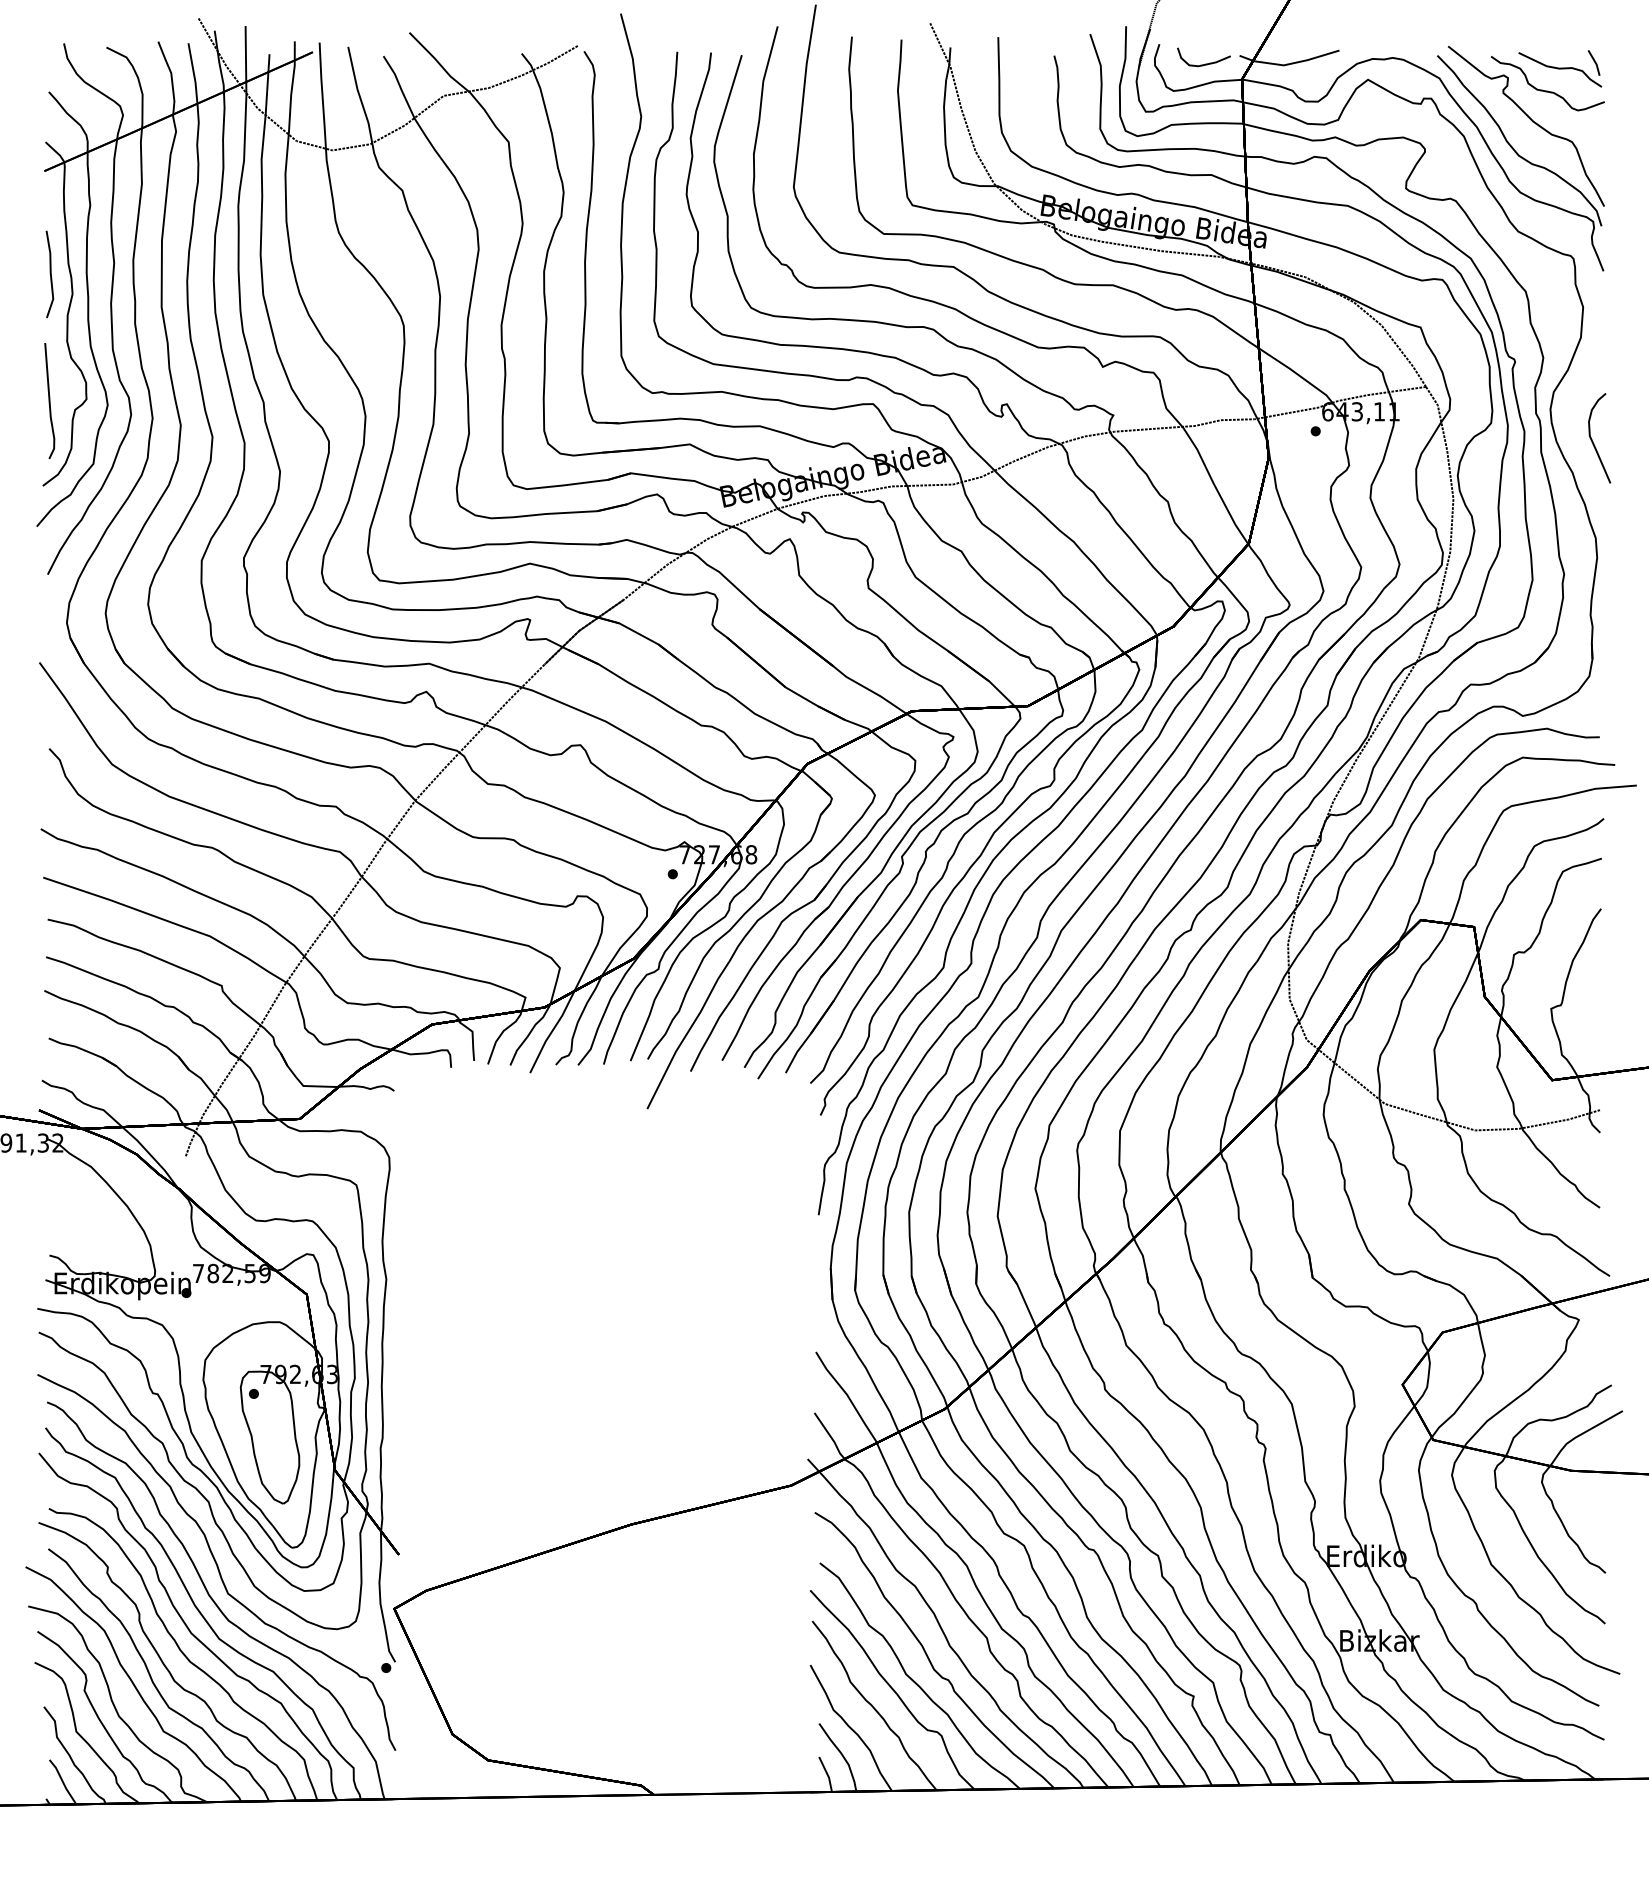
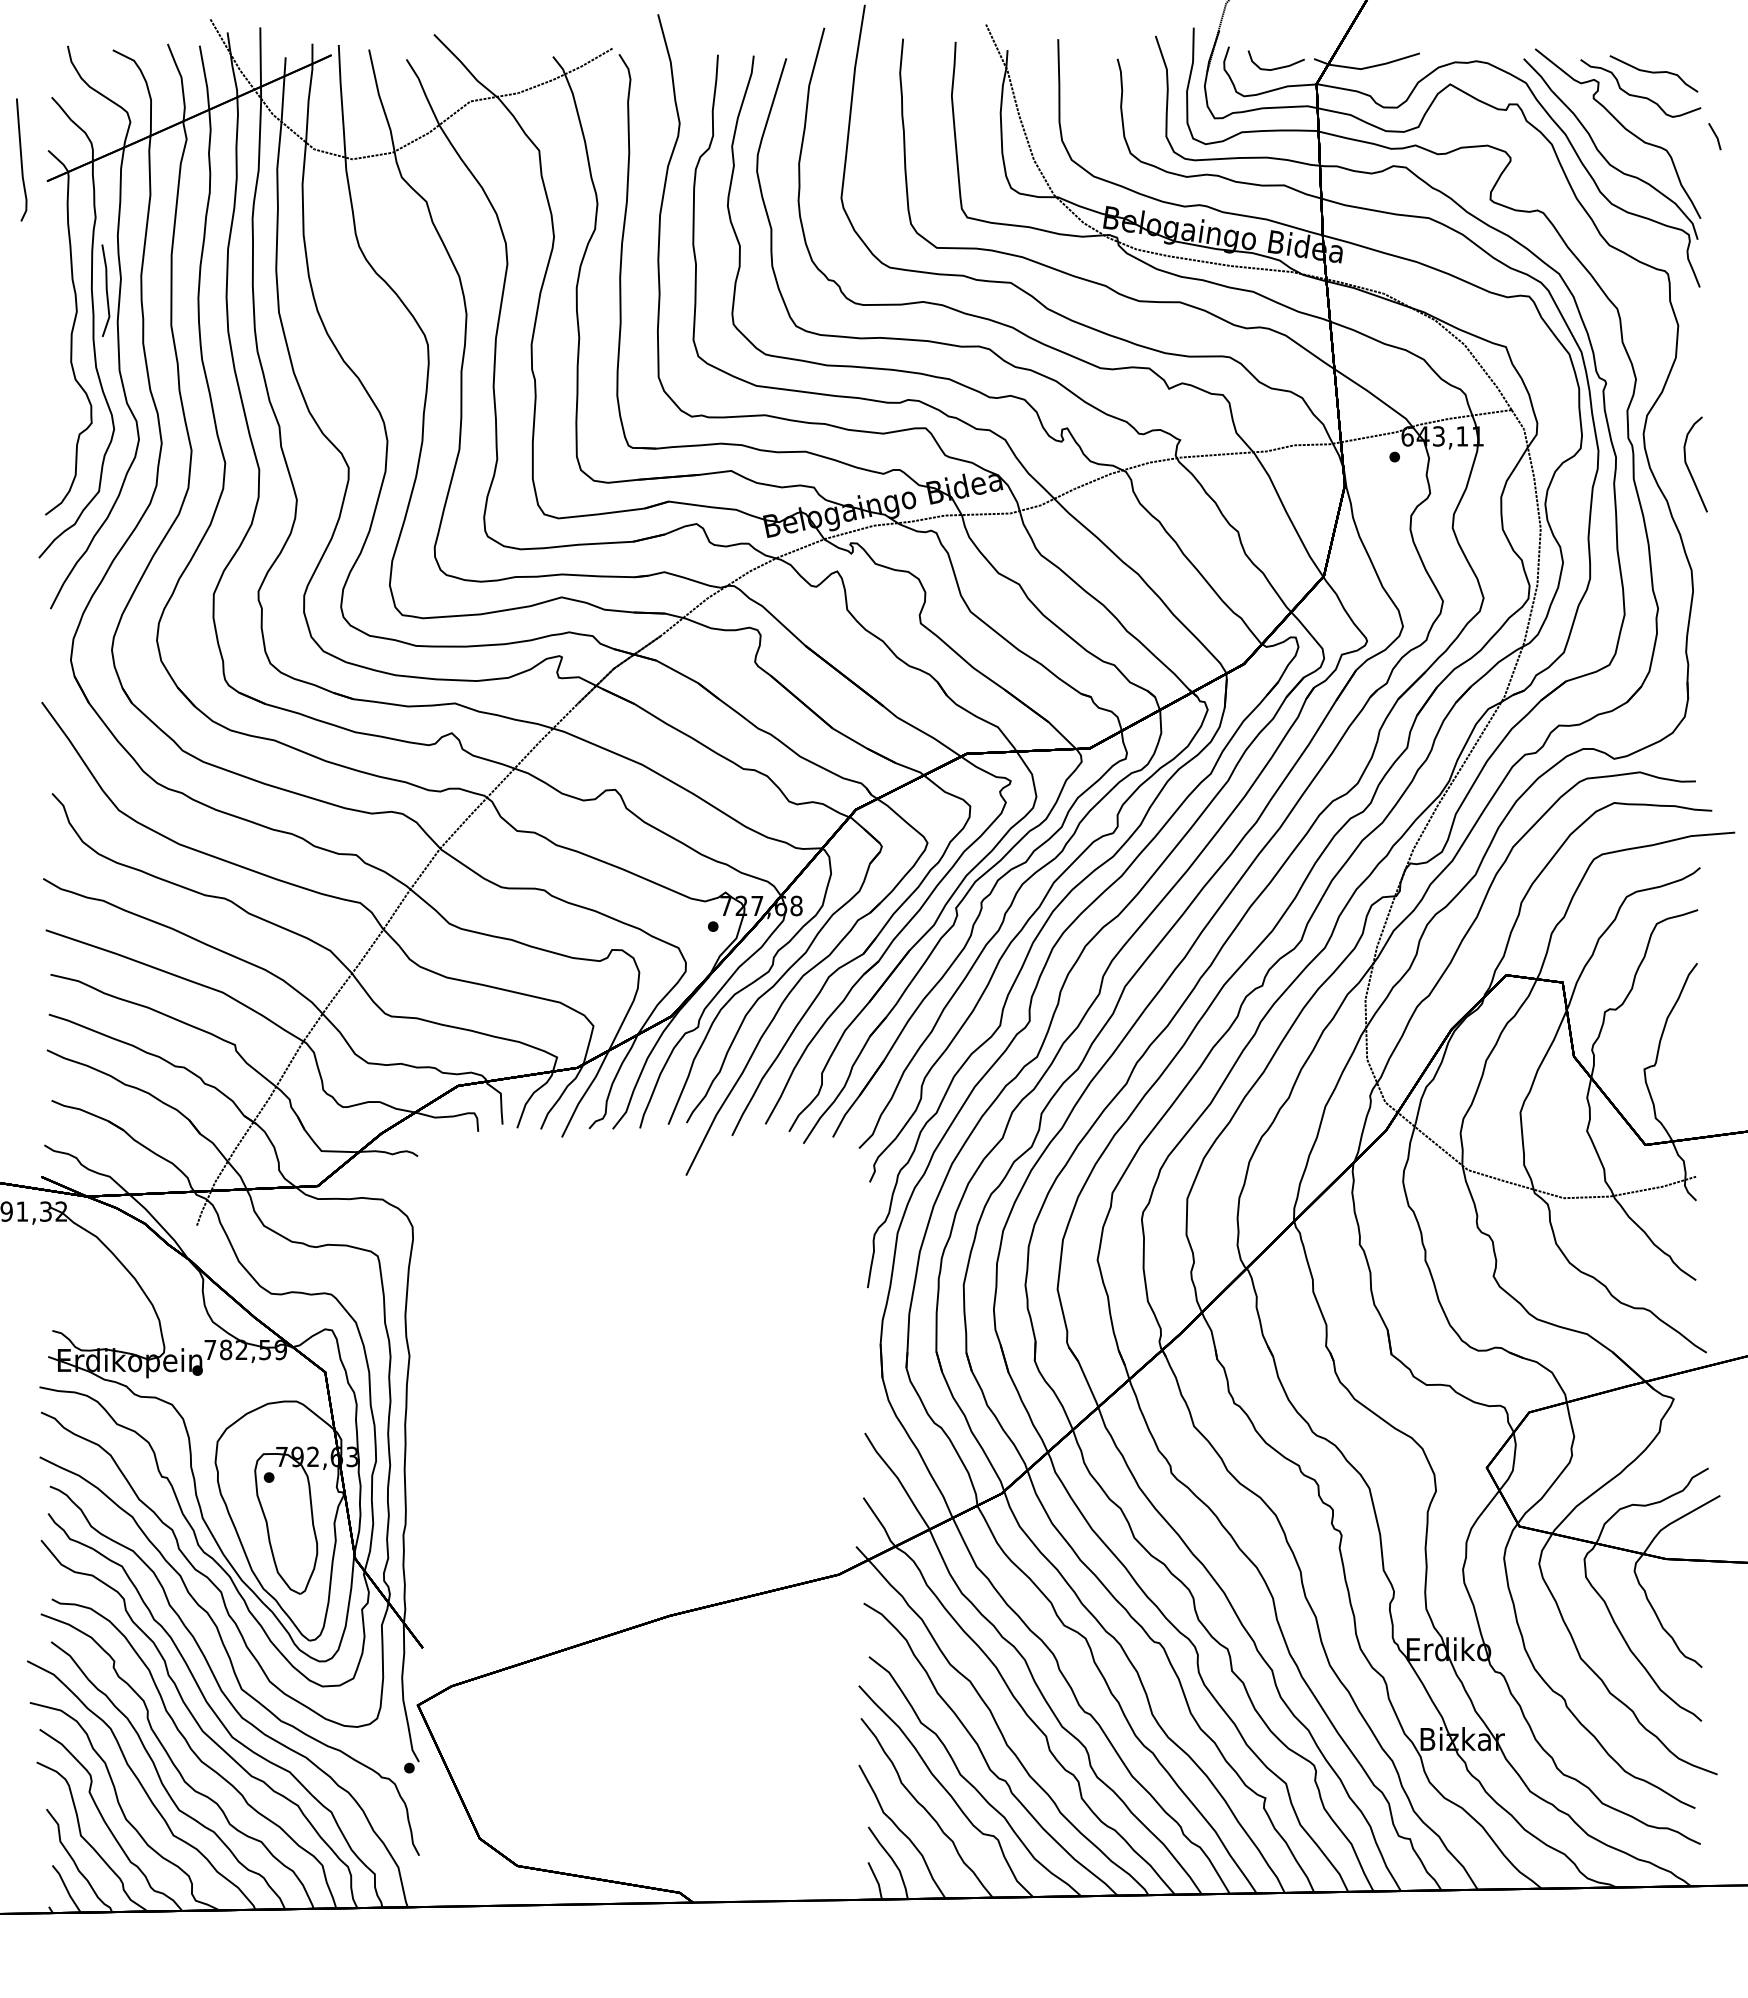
part: (1593, 62) -> (1714, 136), moved
line: (49, 274) -> (105, 290), moved
line: (49, 400) -> (21, 159), moved

